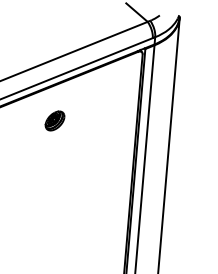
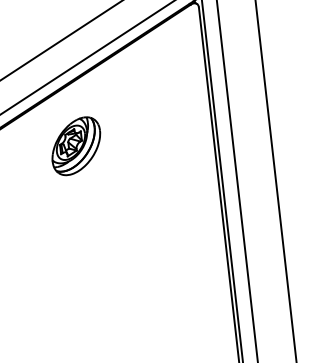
part: (54, 120) -> (75, 145), size x1.67

